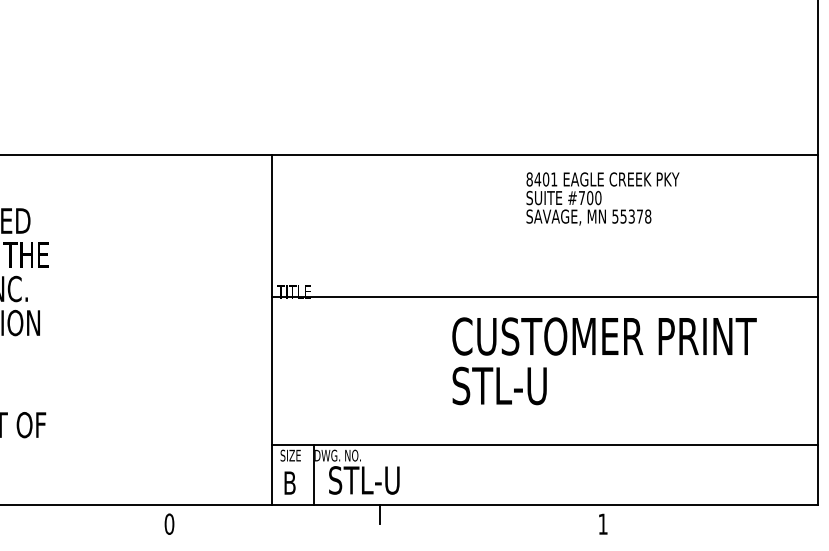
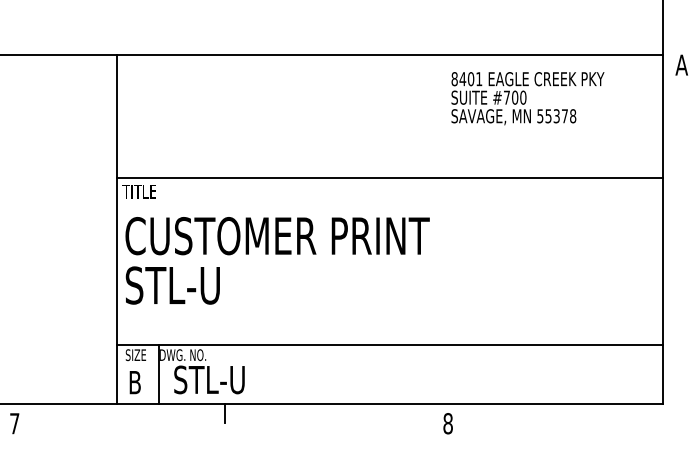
text: (602, 198) -> (527, 98), moved
line: (545, 296) -> (390, 178), moved
text: (604, 361) -> (277, 261), moved
text: (169, 523) -> (14, 422), 0 -> 7
text: (602, 523) -> (447, 422), 1 -> 8

